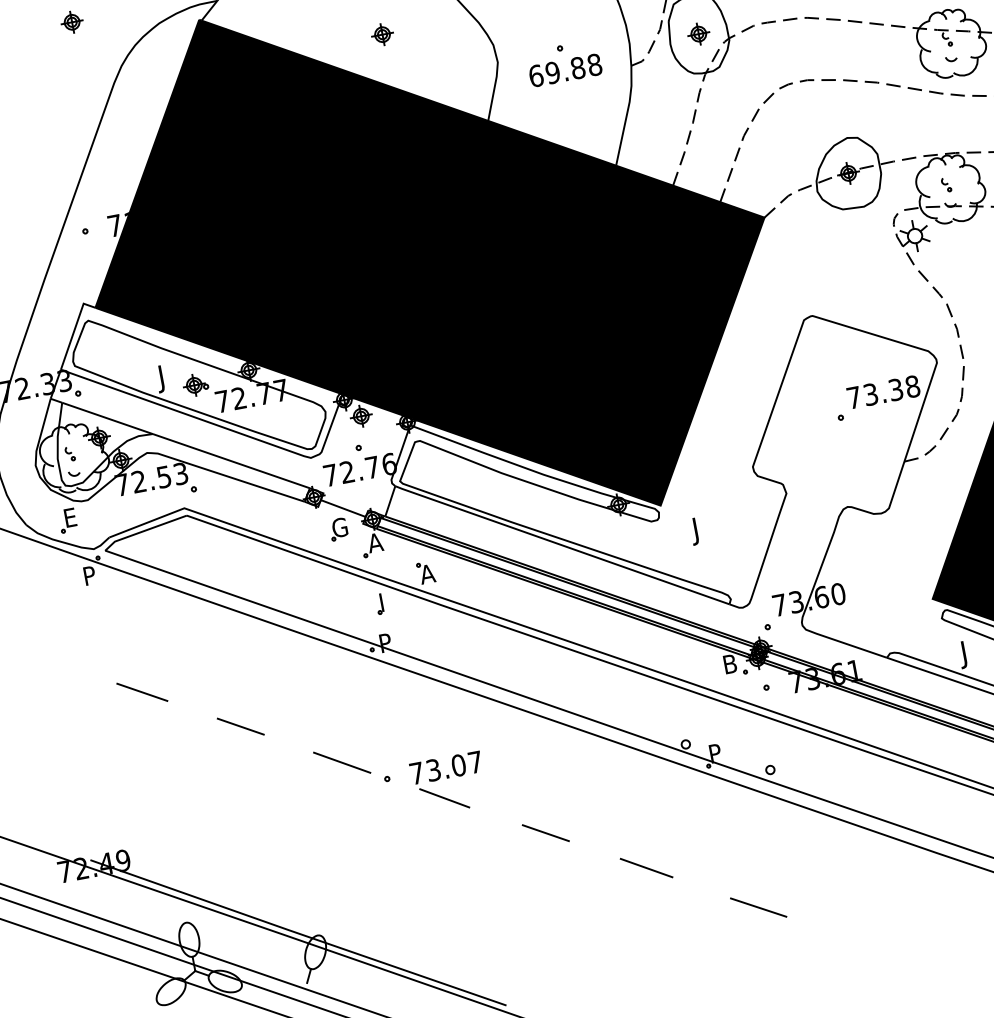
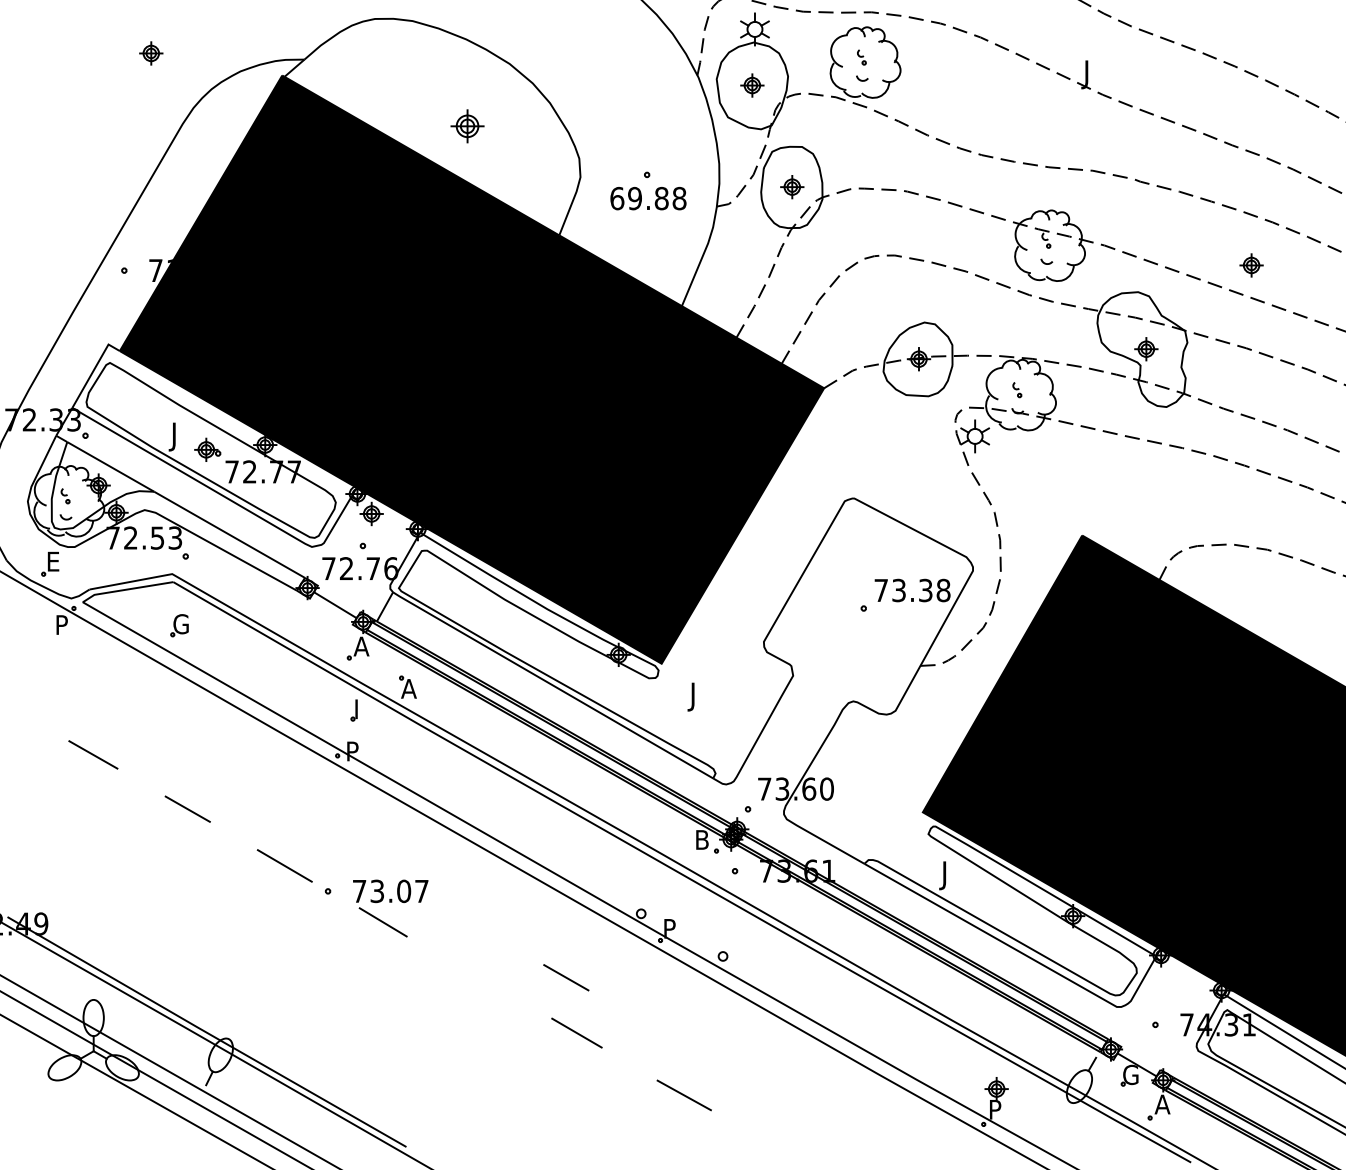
part: (382, 34) -> (467, 126), size x1.4
part: (338, 529) -> (179, 625), moved
line: (546, 832) -> (566, 977), moved

